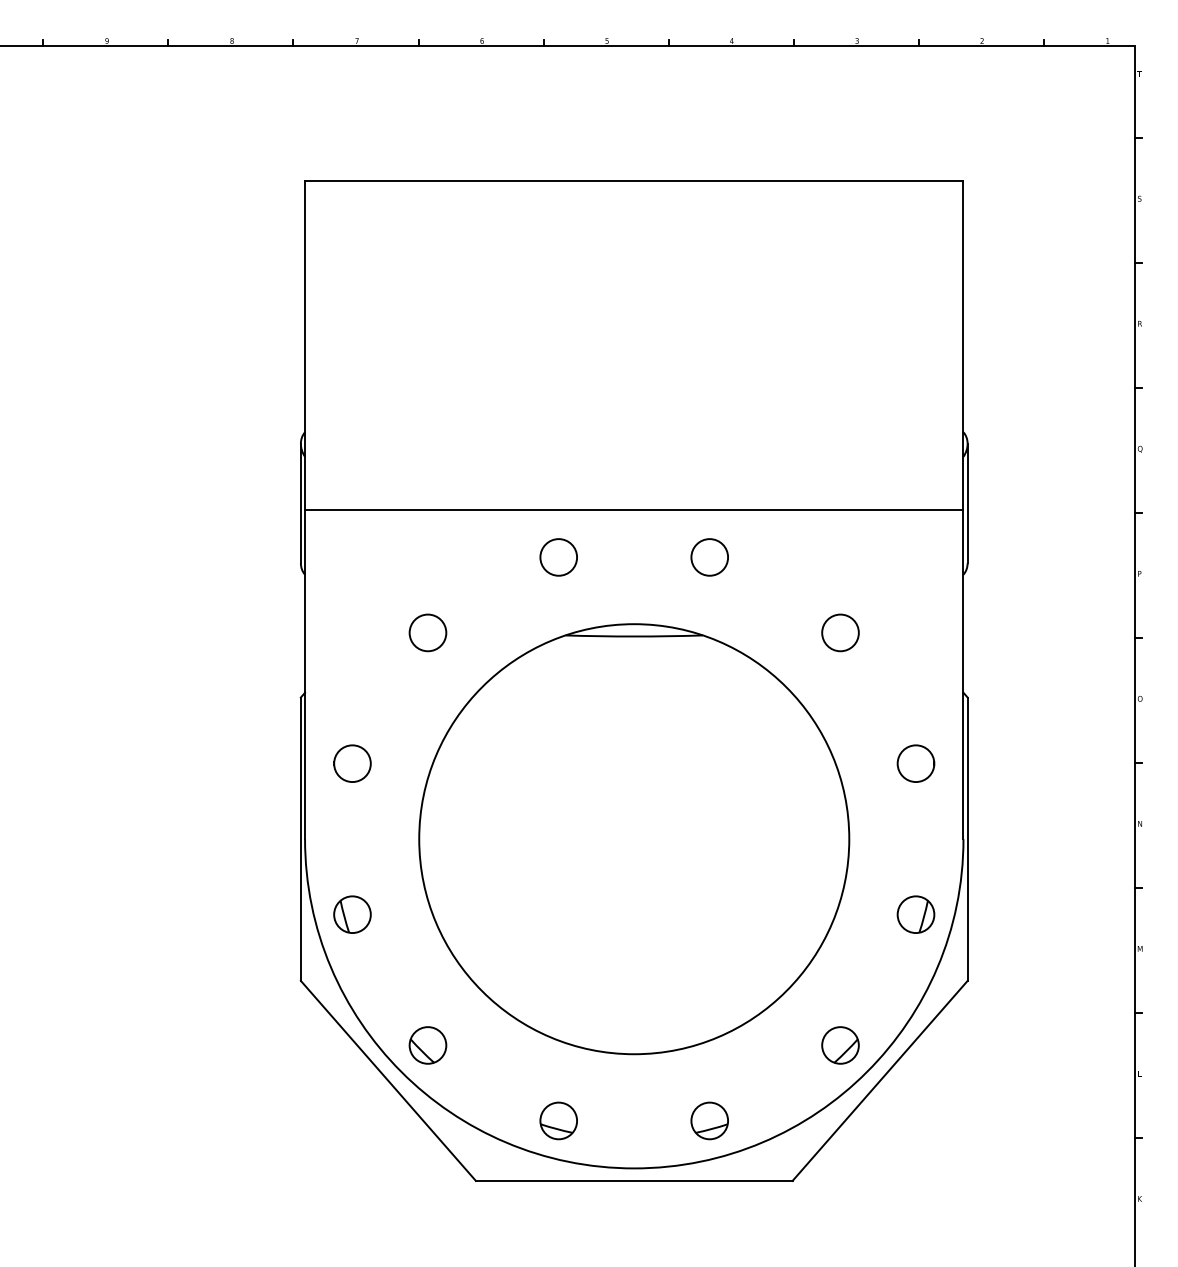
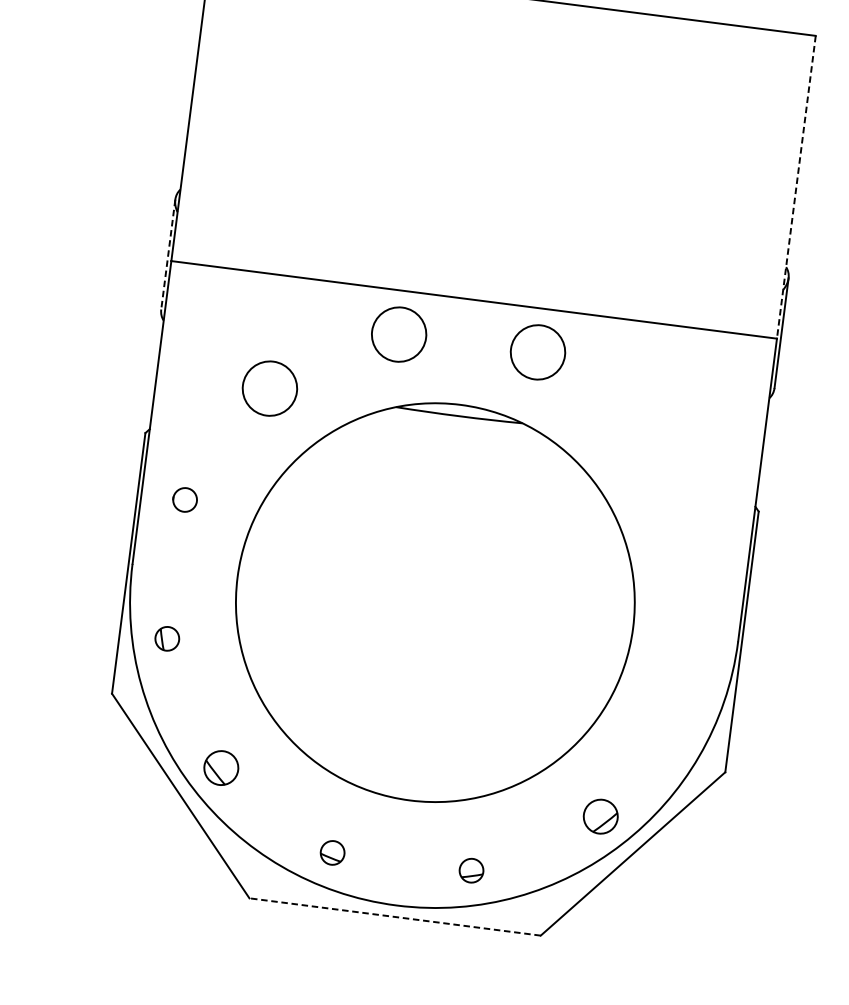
line: (963, 345) -> (796, 187), solid -> dashed
line: (300, 503) -> (167, 254), solid -> dashed
circle: (558, 557) -> (398, 334), size x1.6
circle: (709, 557) -> (537, 352), size x1.6
circle: (427, 632) -> (269, 388), size x1.6
circle: (840, 632) -> (649, 436), removed
circle: (352, 763) -> (185, 499), size x0.7
part: (915, 763) -> (702, 566), removed
part: (352, 914) -> (167, 638), size x0.7
part: (915, 914) -> (685, 705), removed
part: (558, 1120) -> (332, 852), size x0.7
part: (709, 1120) -> (471, 870), size x0.7
line: (633, 1180) -> (394, 916), solid -> dashed

